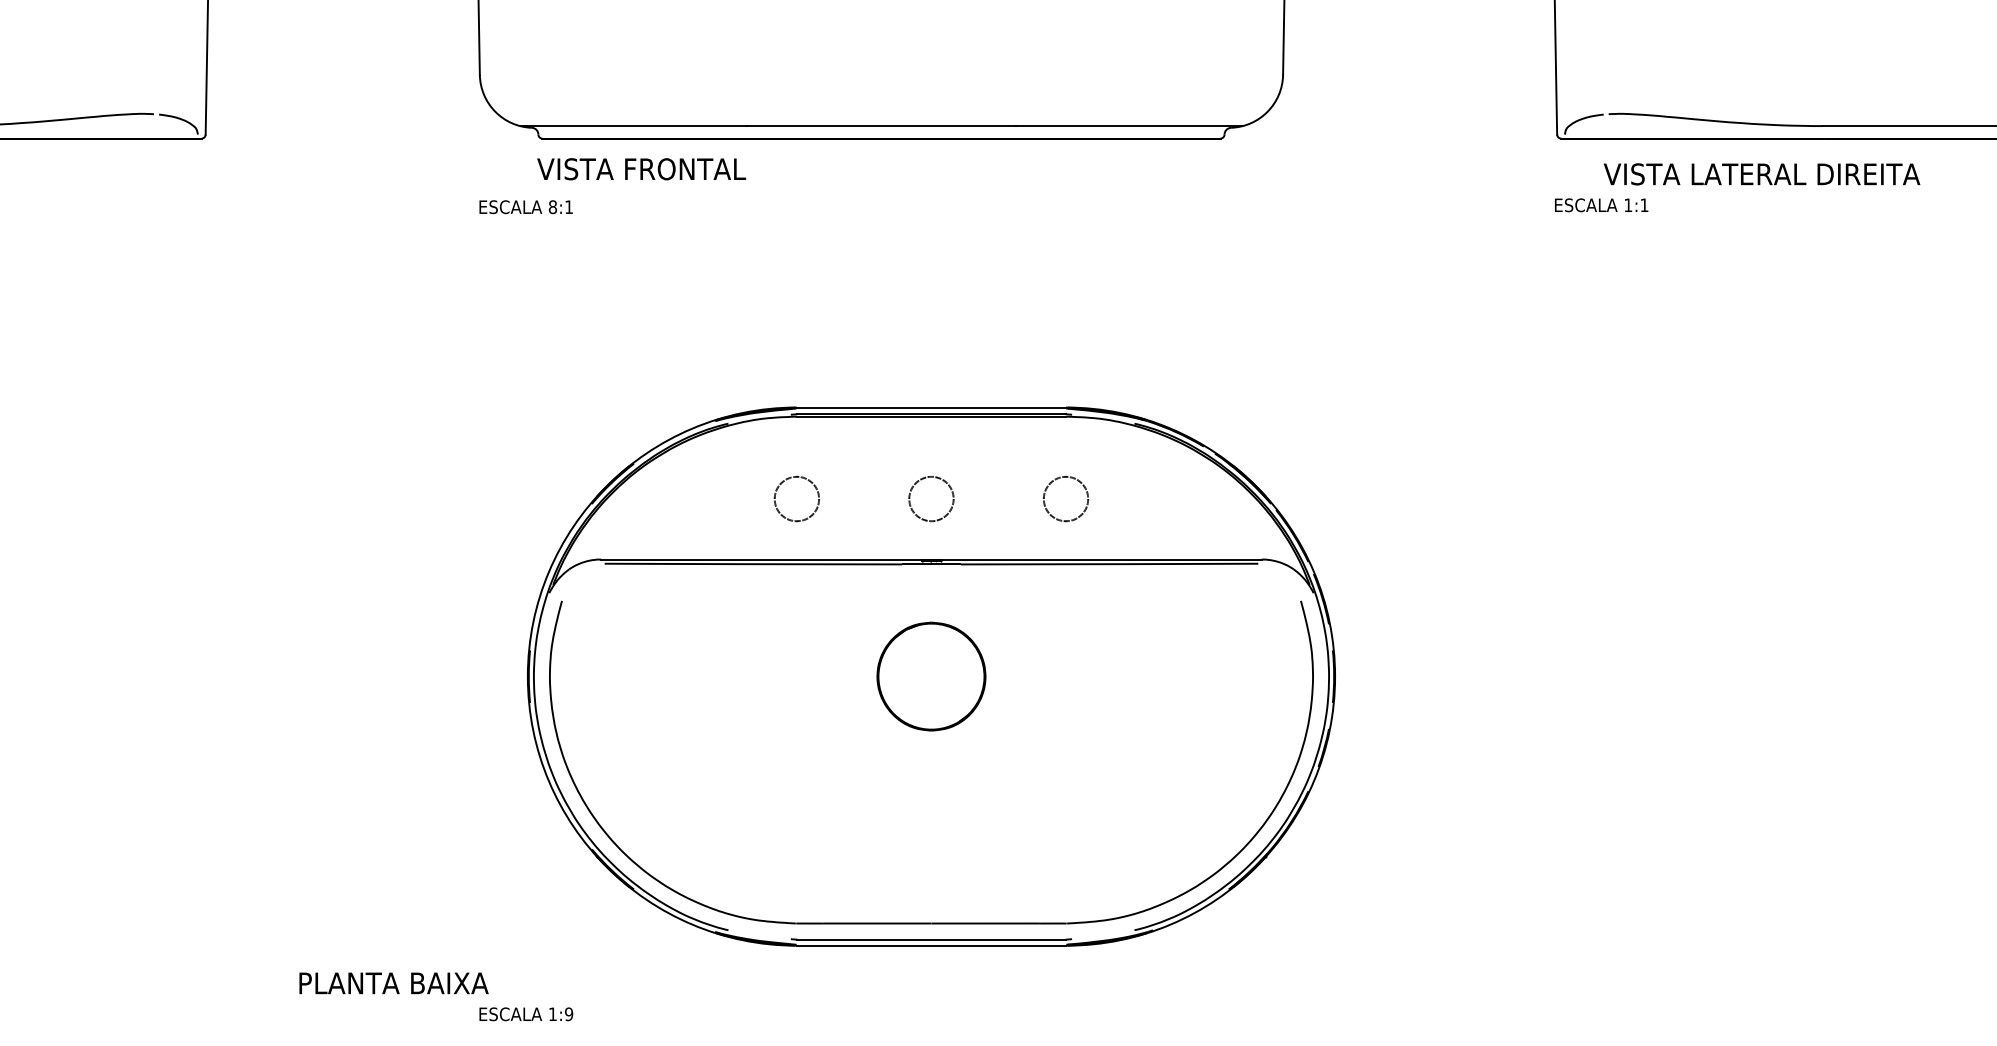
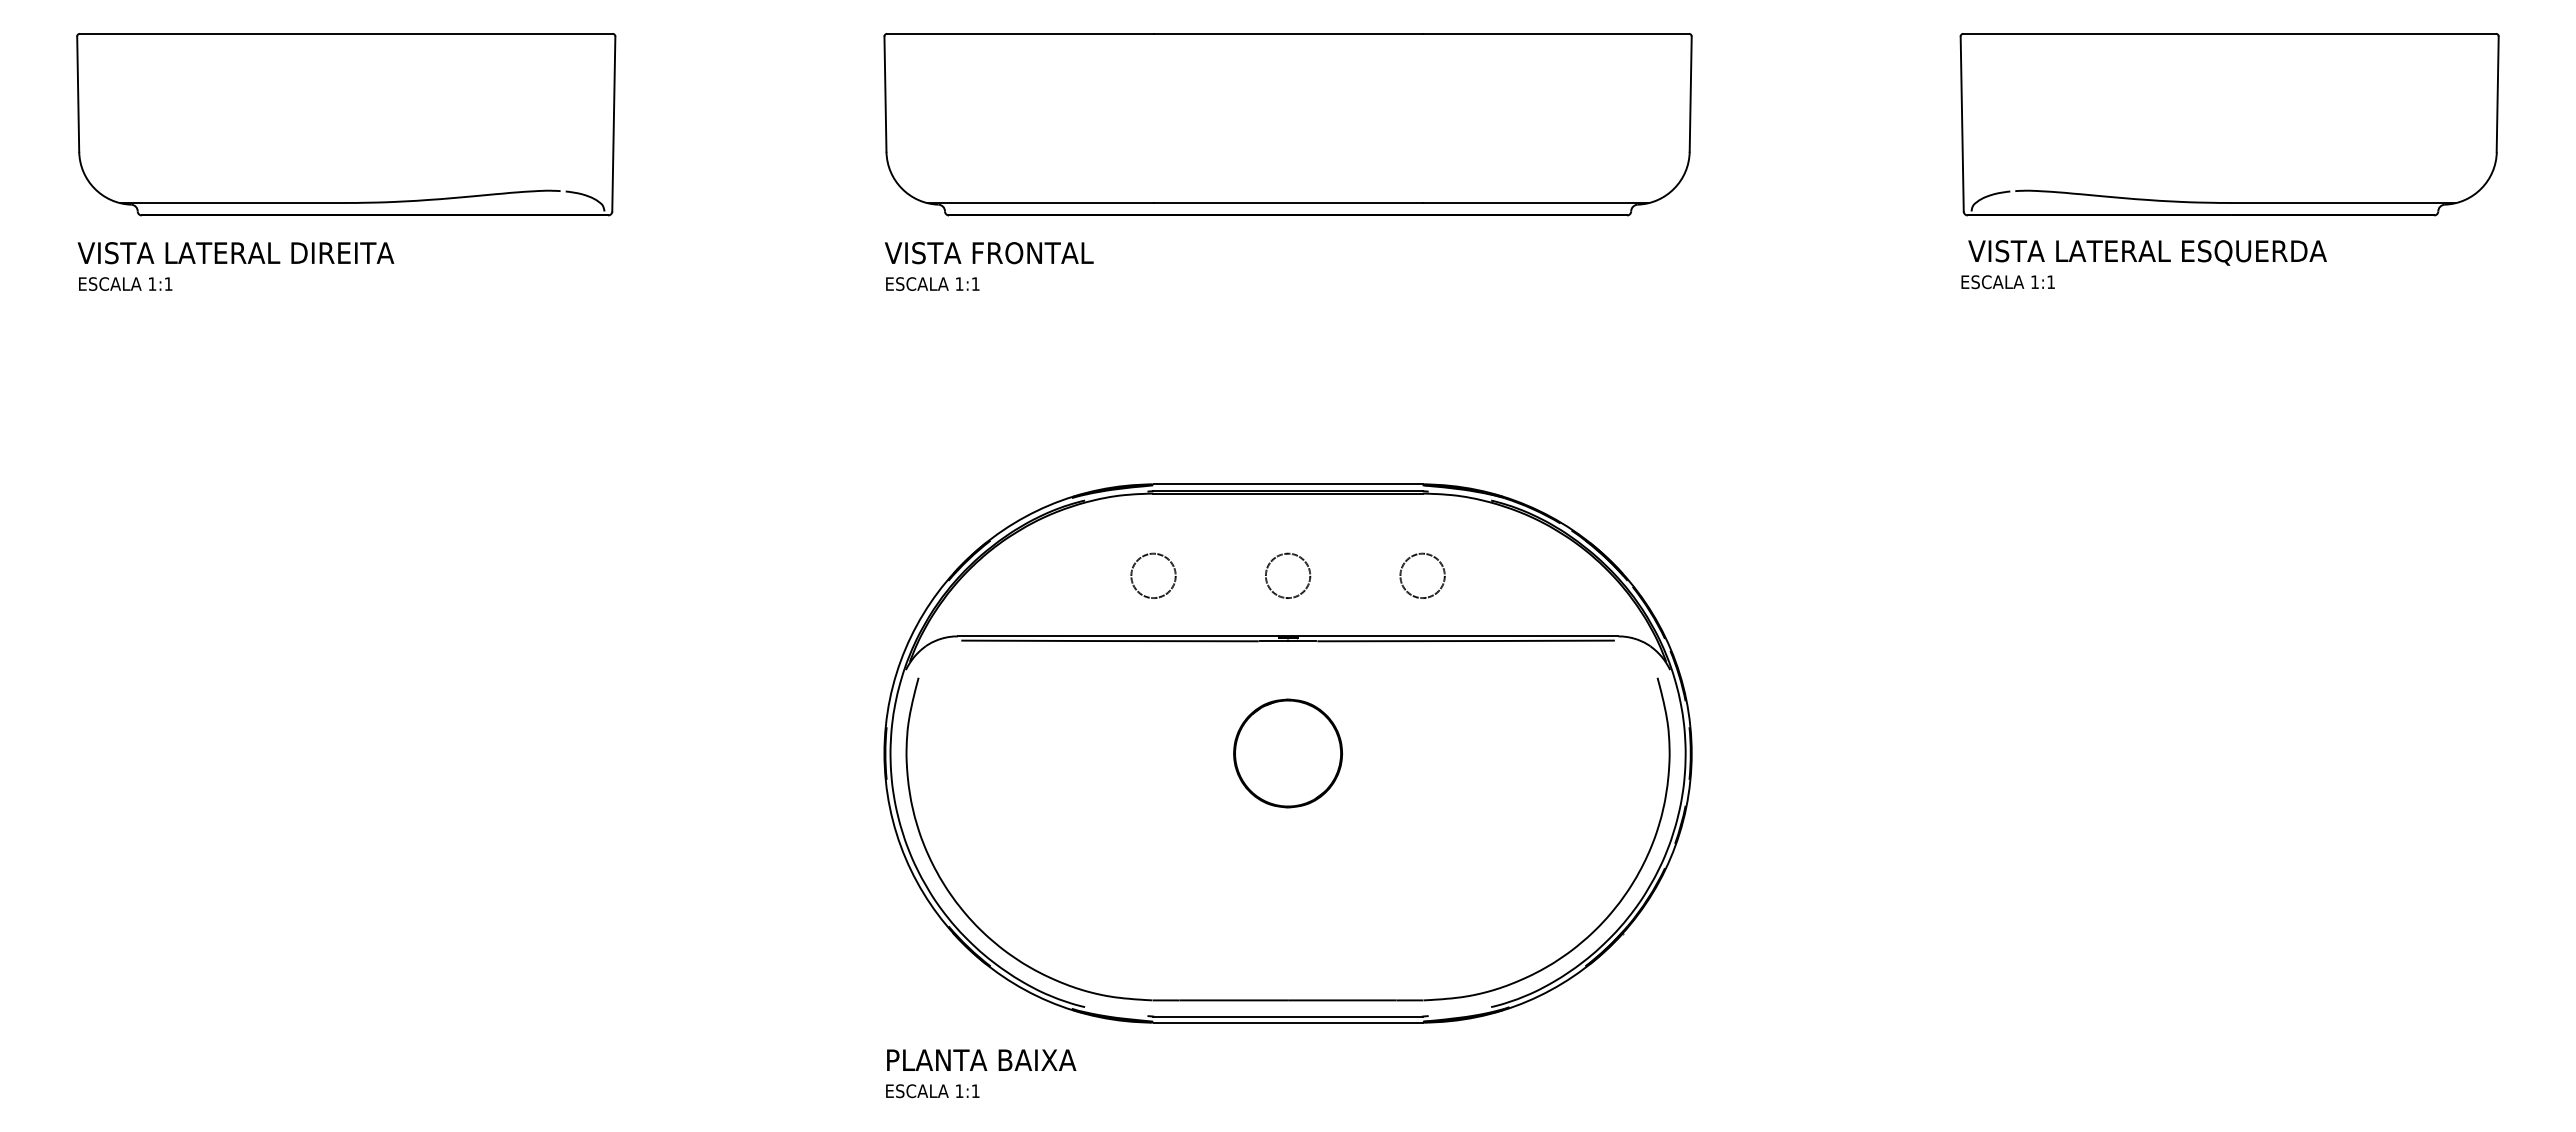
text: (640, 169) -> (988, 253), moved
text: (1731, 175) -> (2138, 252), VISTA LATERAL DIREITA -> VISTA LATERAL ESQUERDA
text: (552, 206) -> (959, 283), 8:1 -> 1:1
part: (930, 676) -> (1287, 753), moved
text: (393, 982) -> (981, 1059), moved
text: (568, 1014) -> (975, 1091), 1:9 -> 1:1

